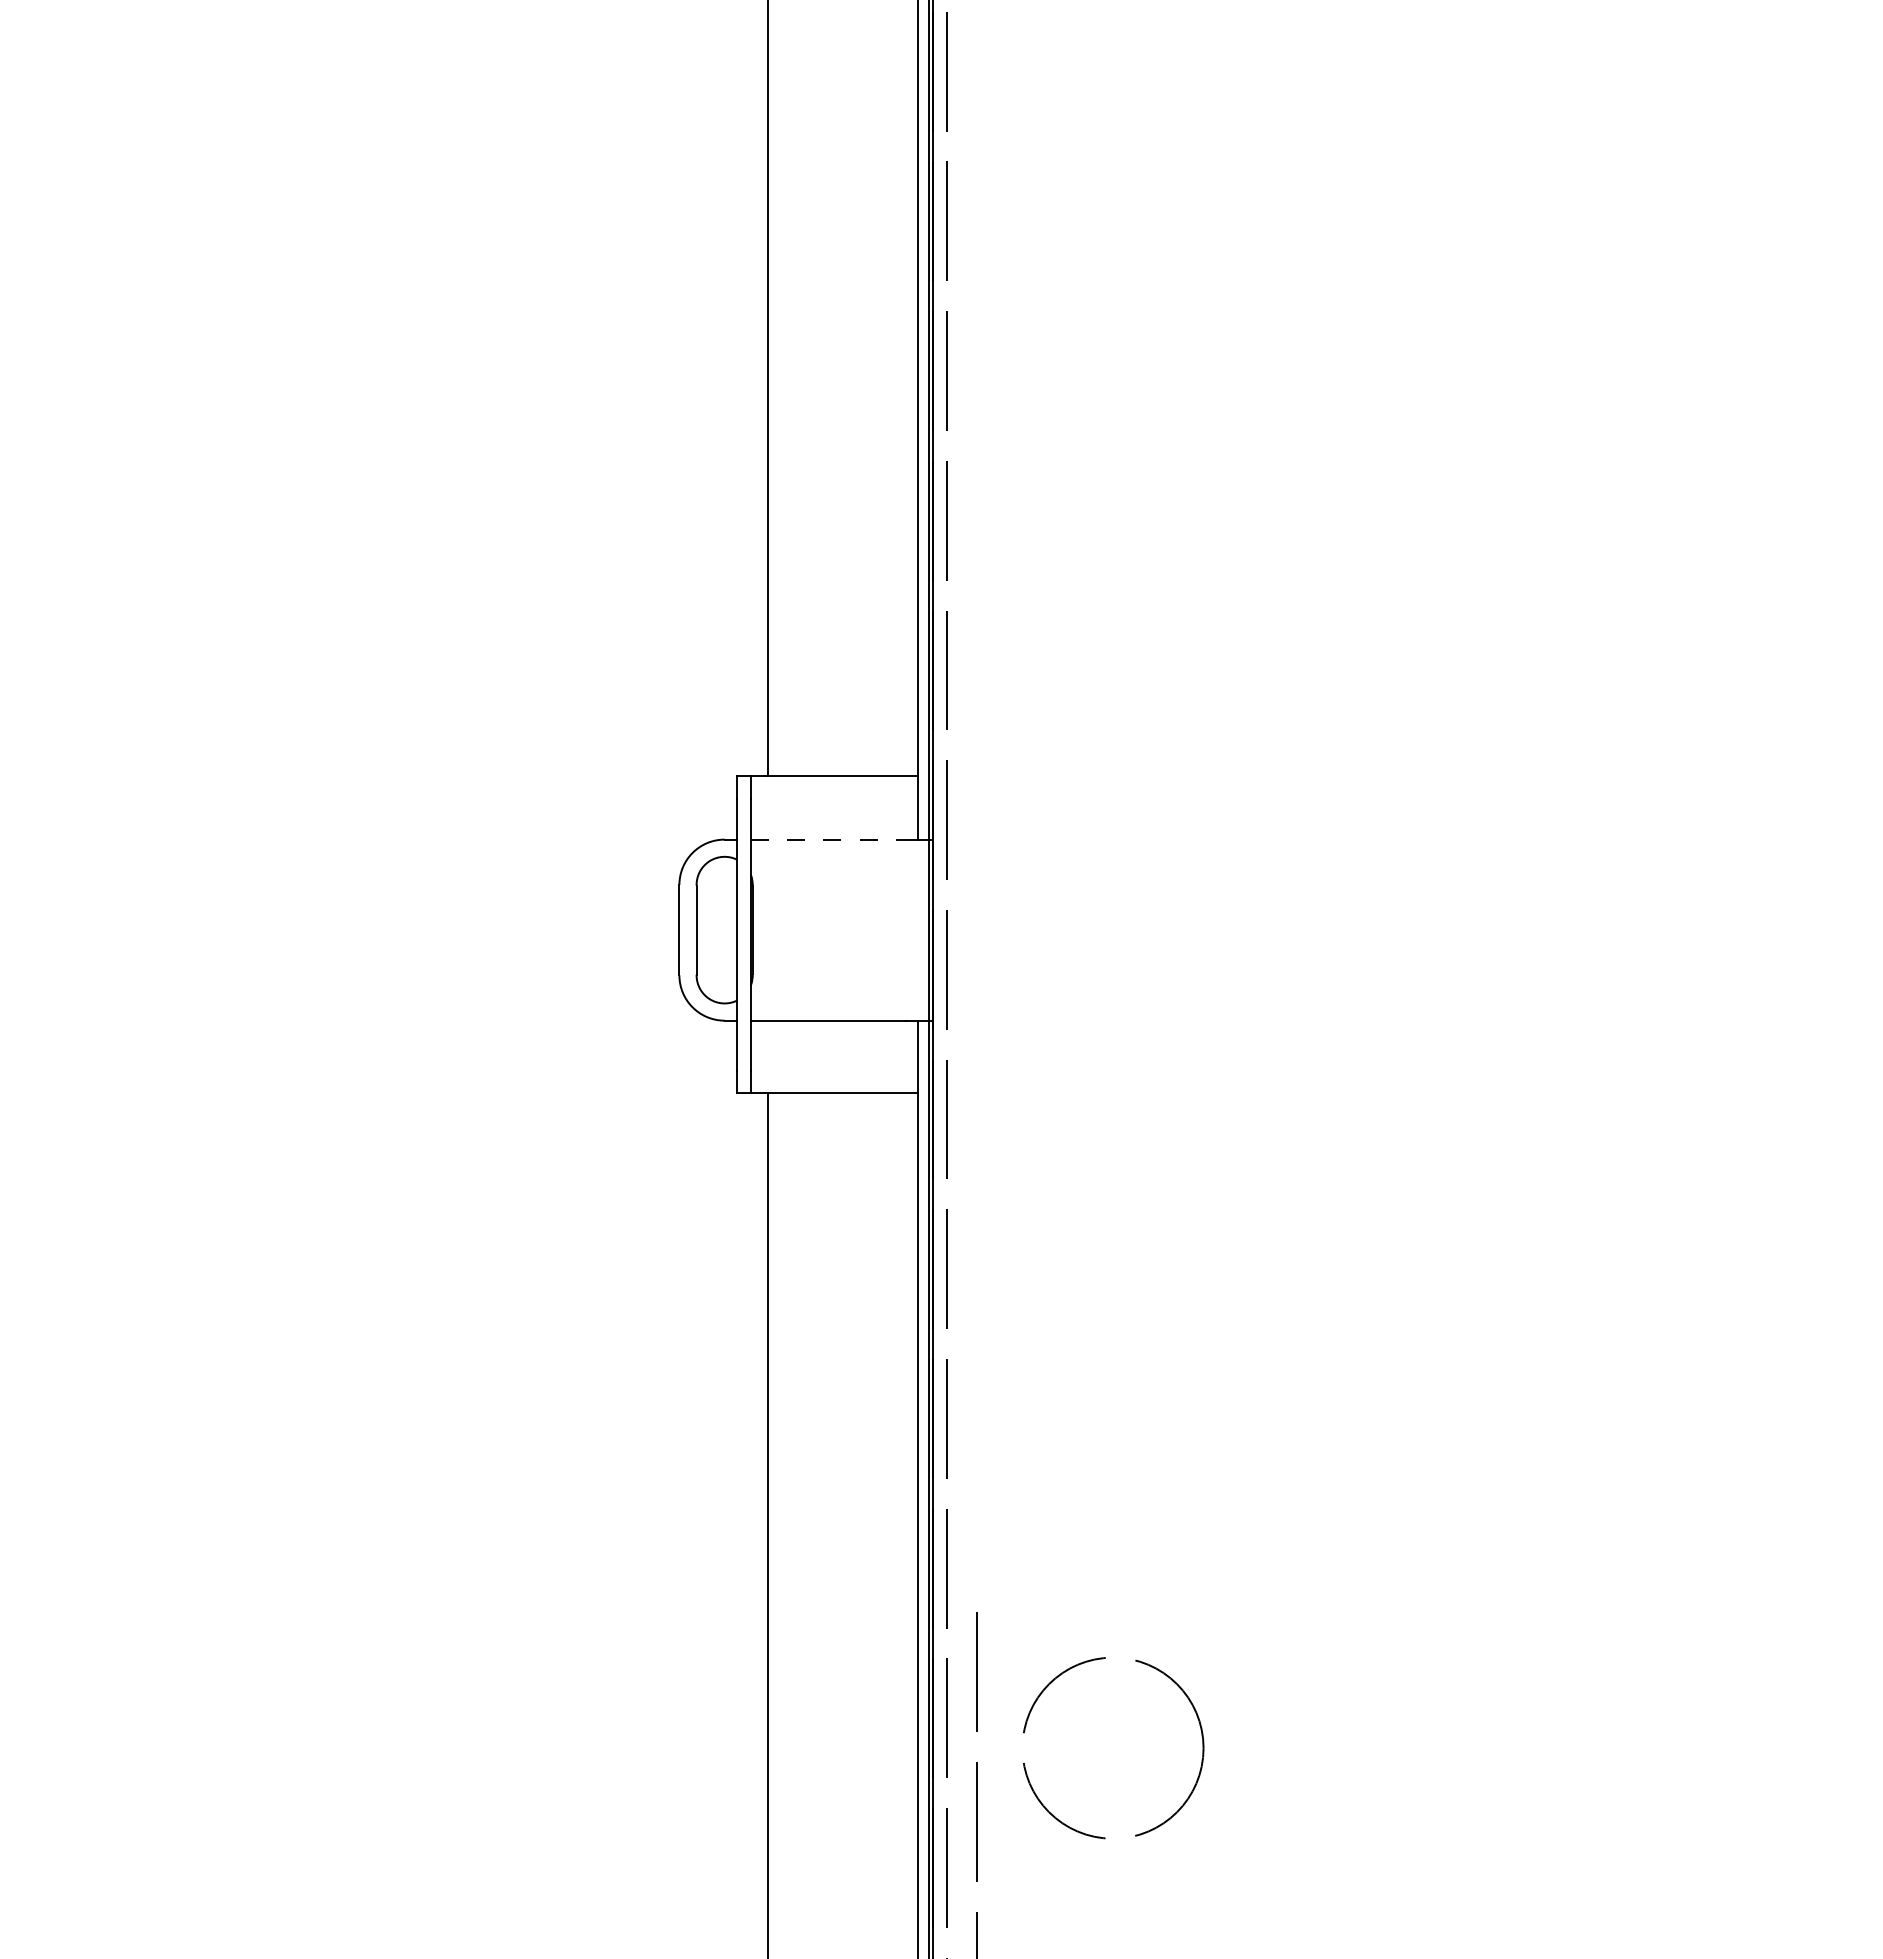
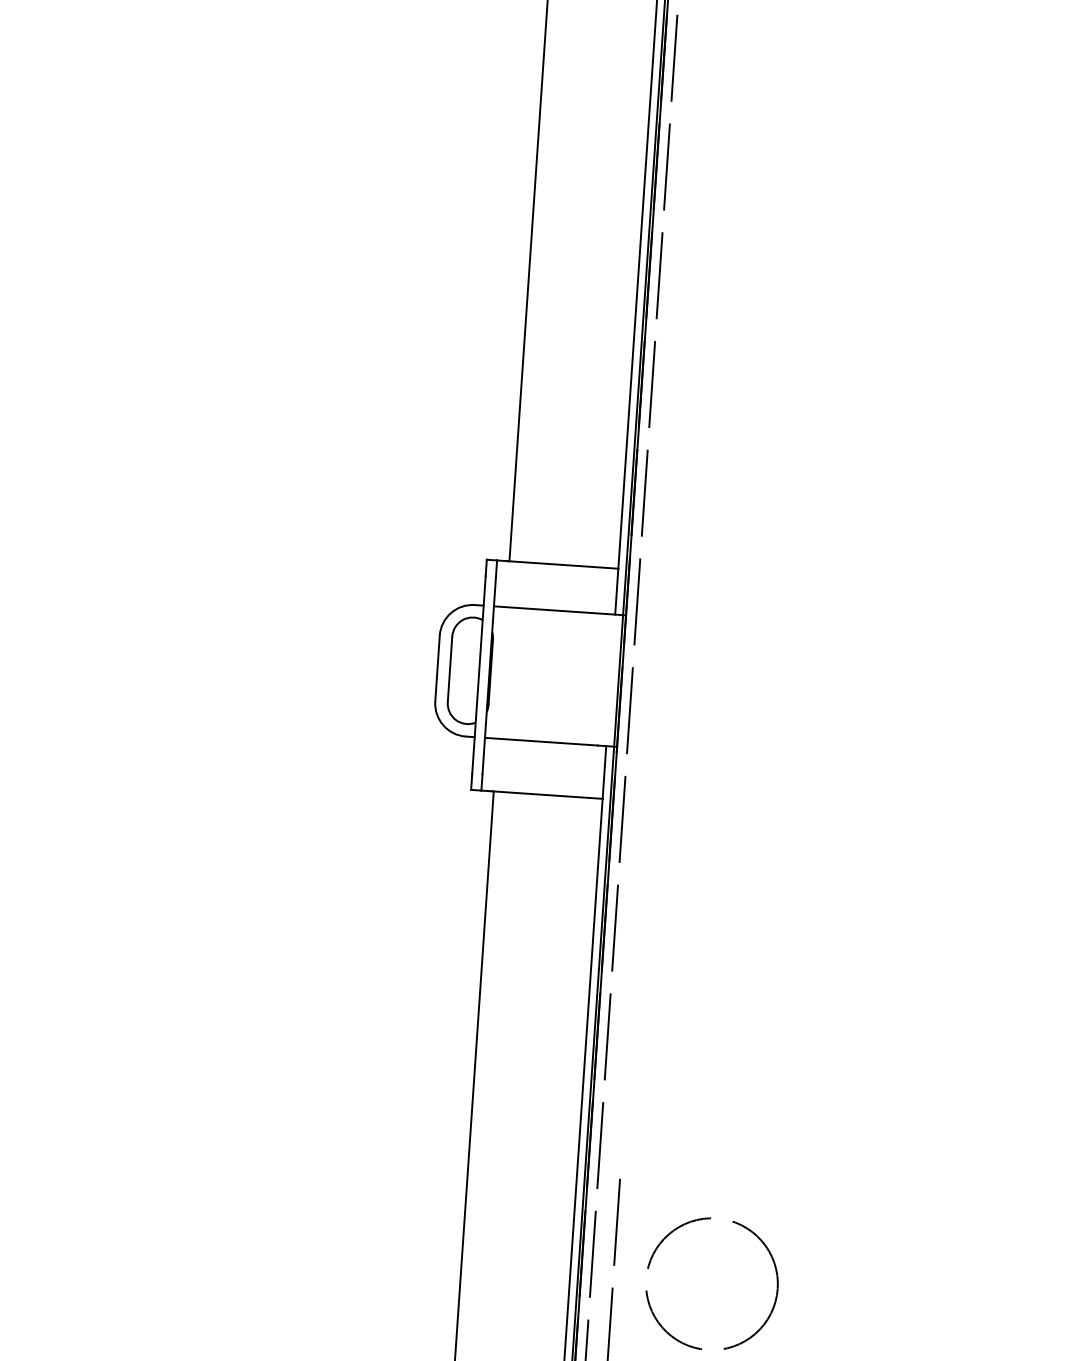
line: (828, 839) -> (550, 610), dashed -> solid

